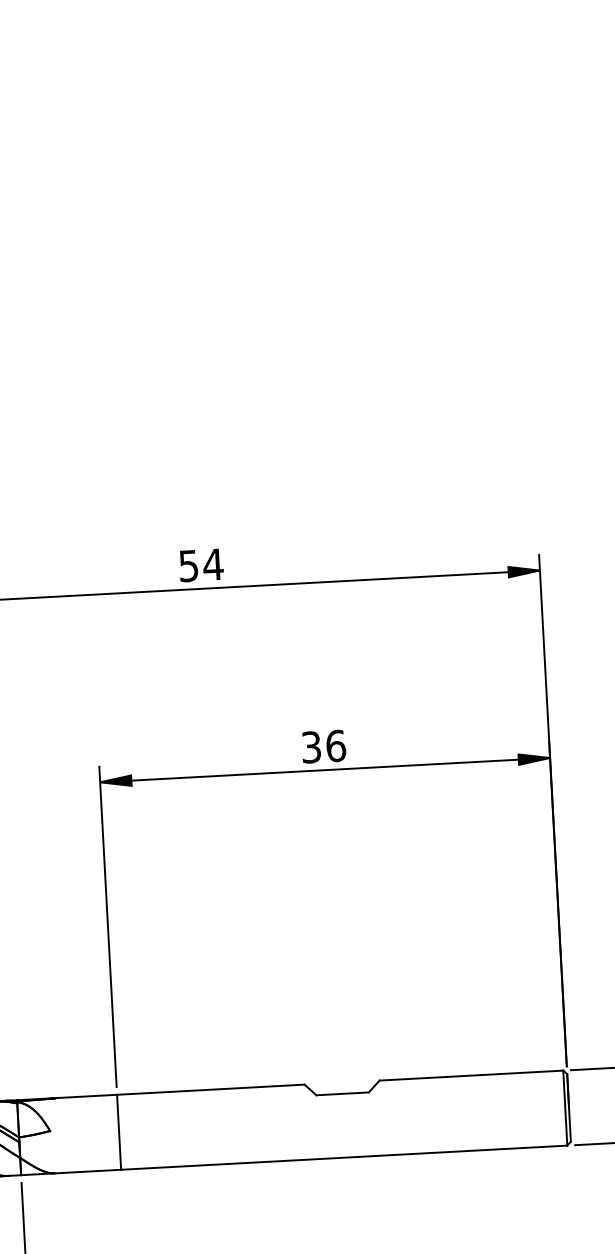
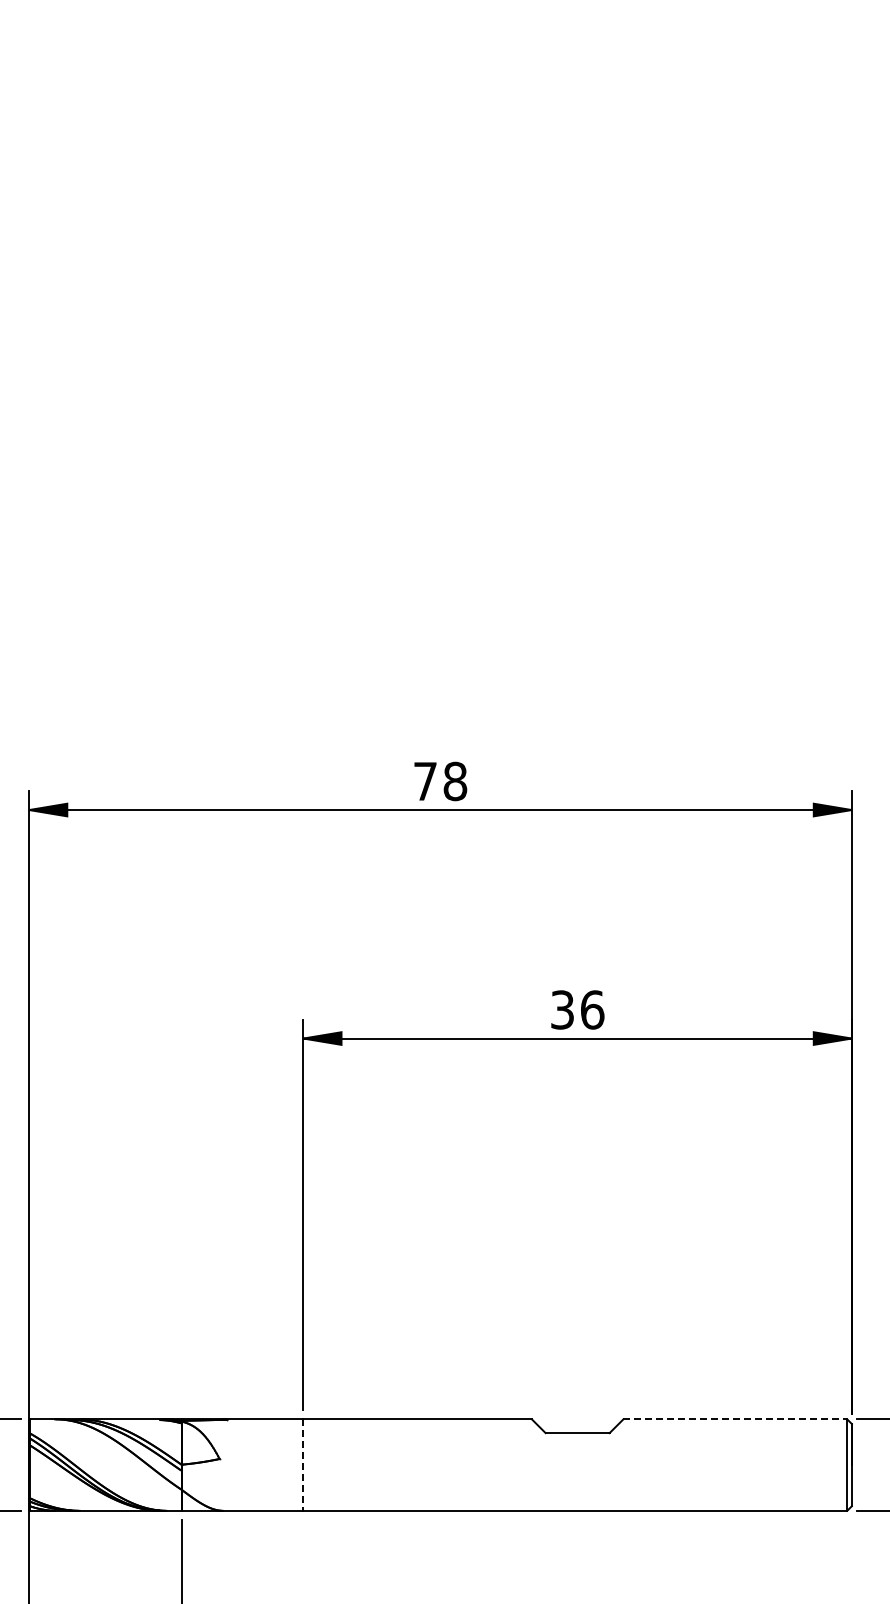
text: (201, 565) -> (440, 781), 54 -> 78
line: (471, 1075) -> (735, 1419), solid -> dashed
line: (119, 1132) -> (303, 1465), solid -> dashed

